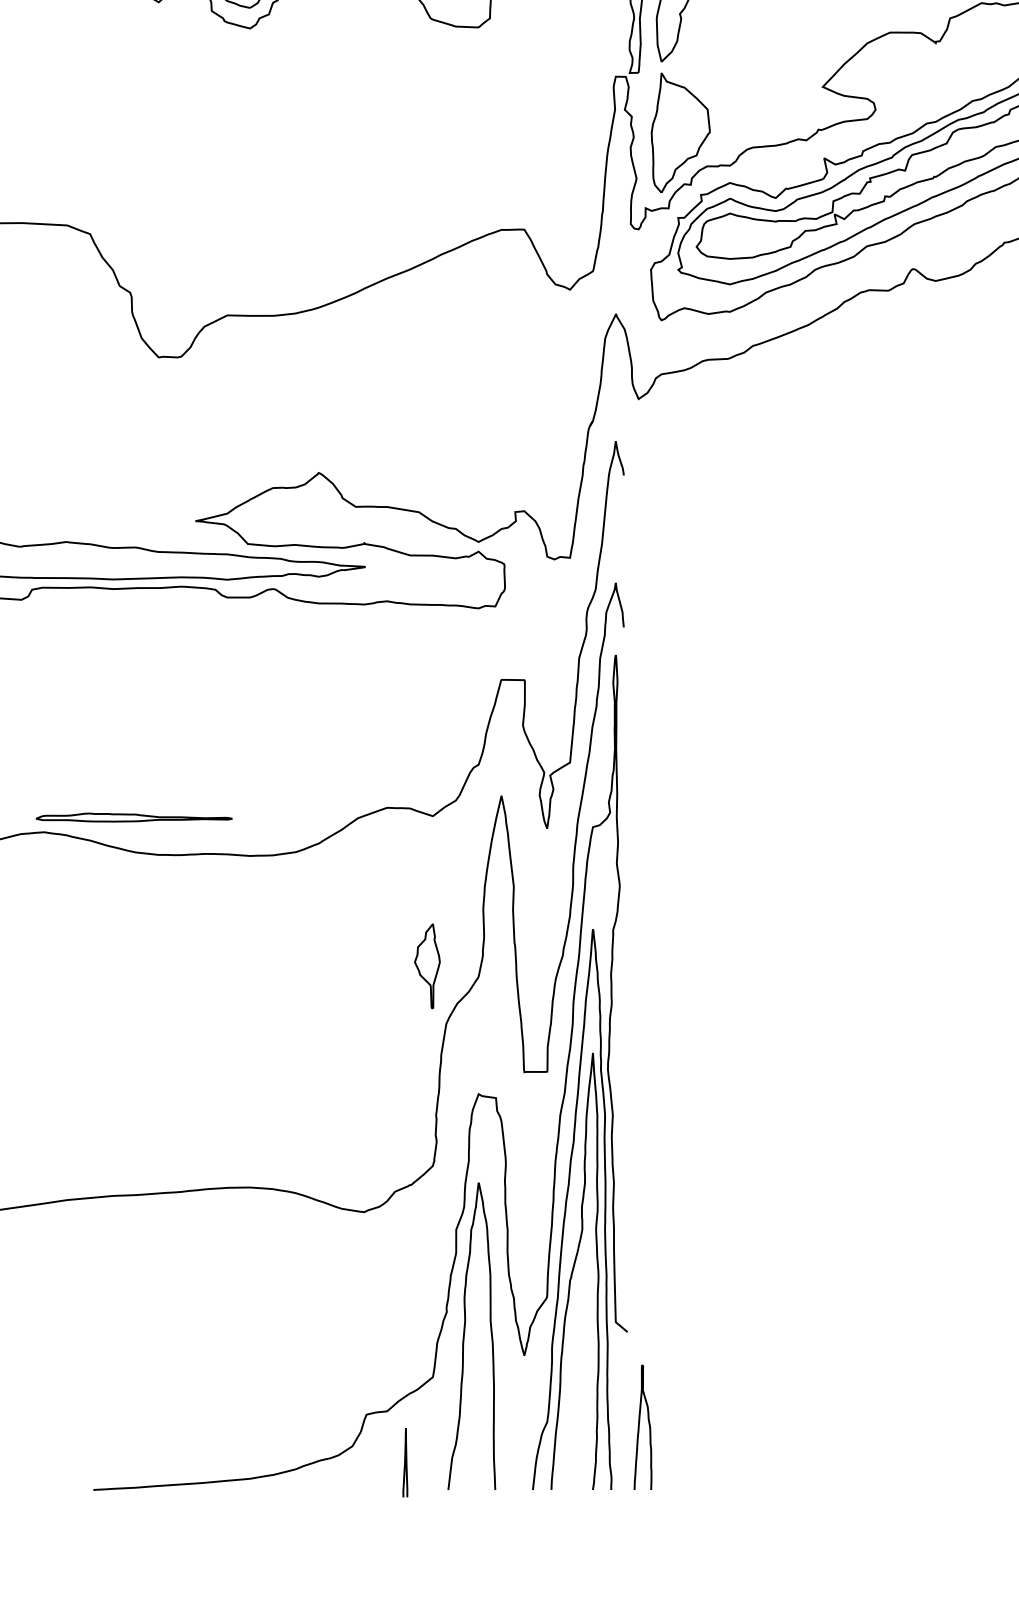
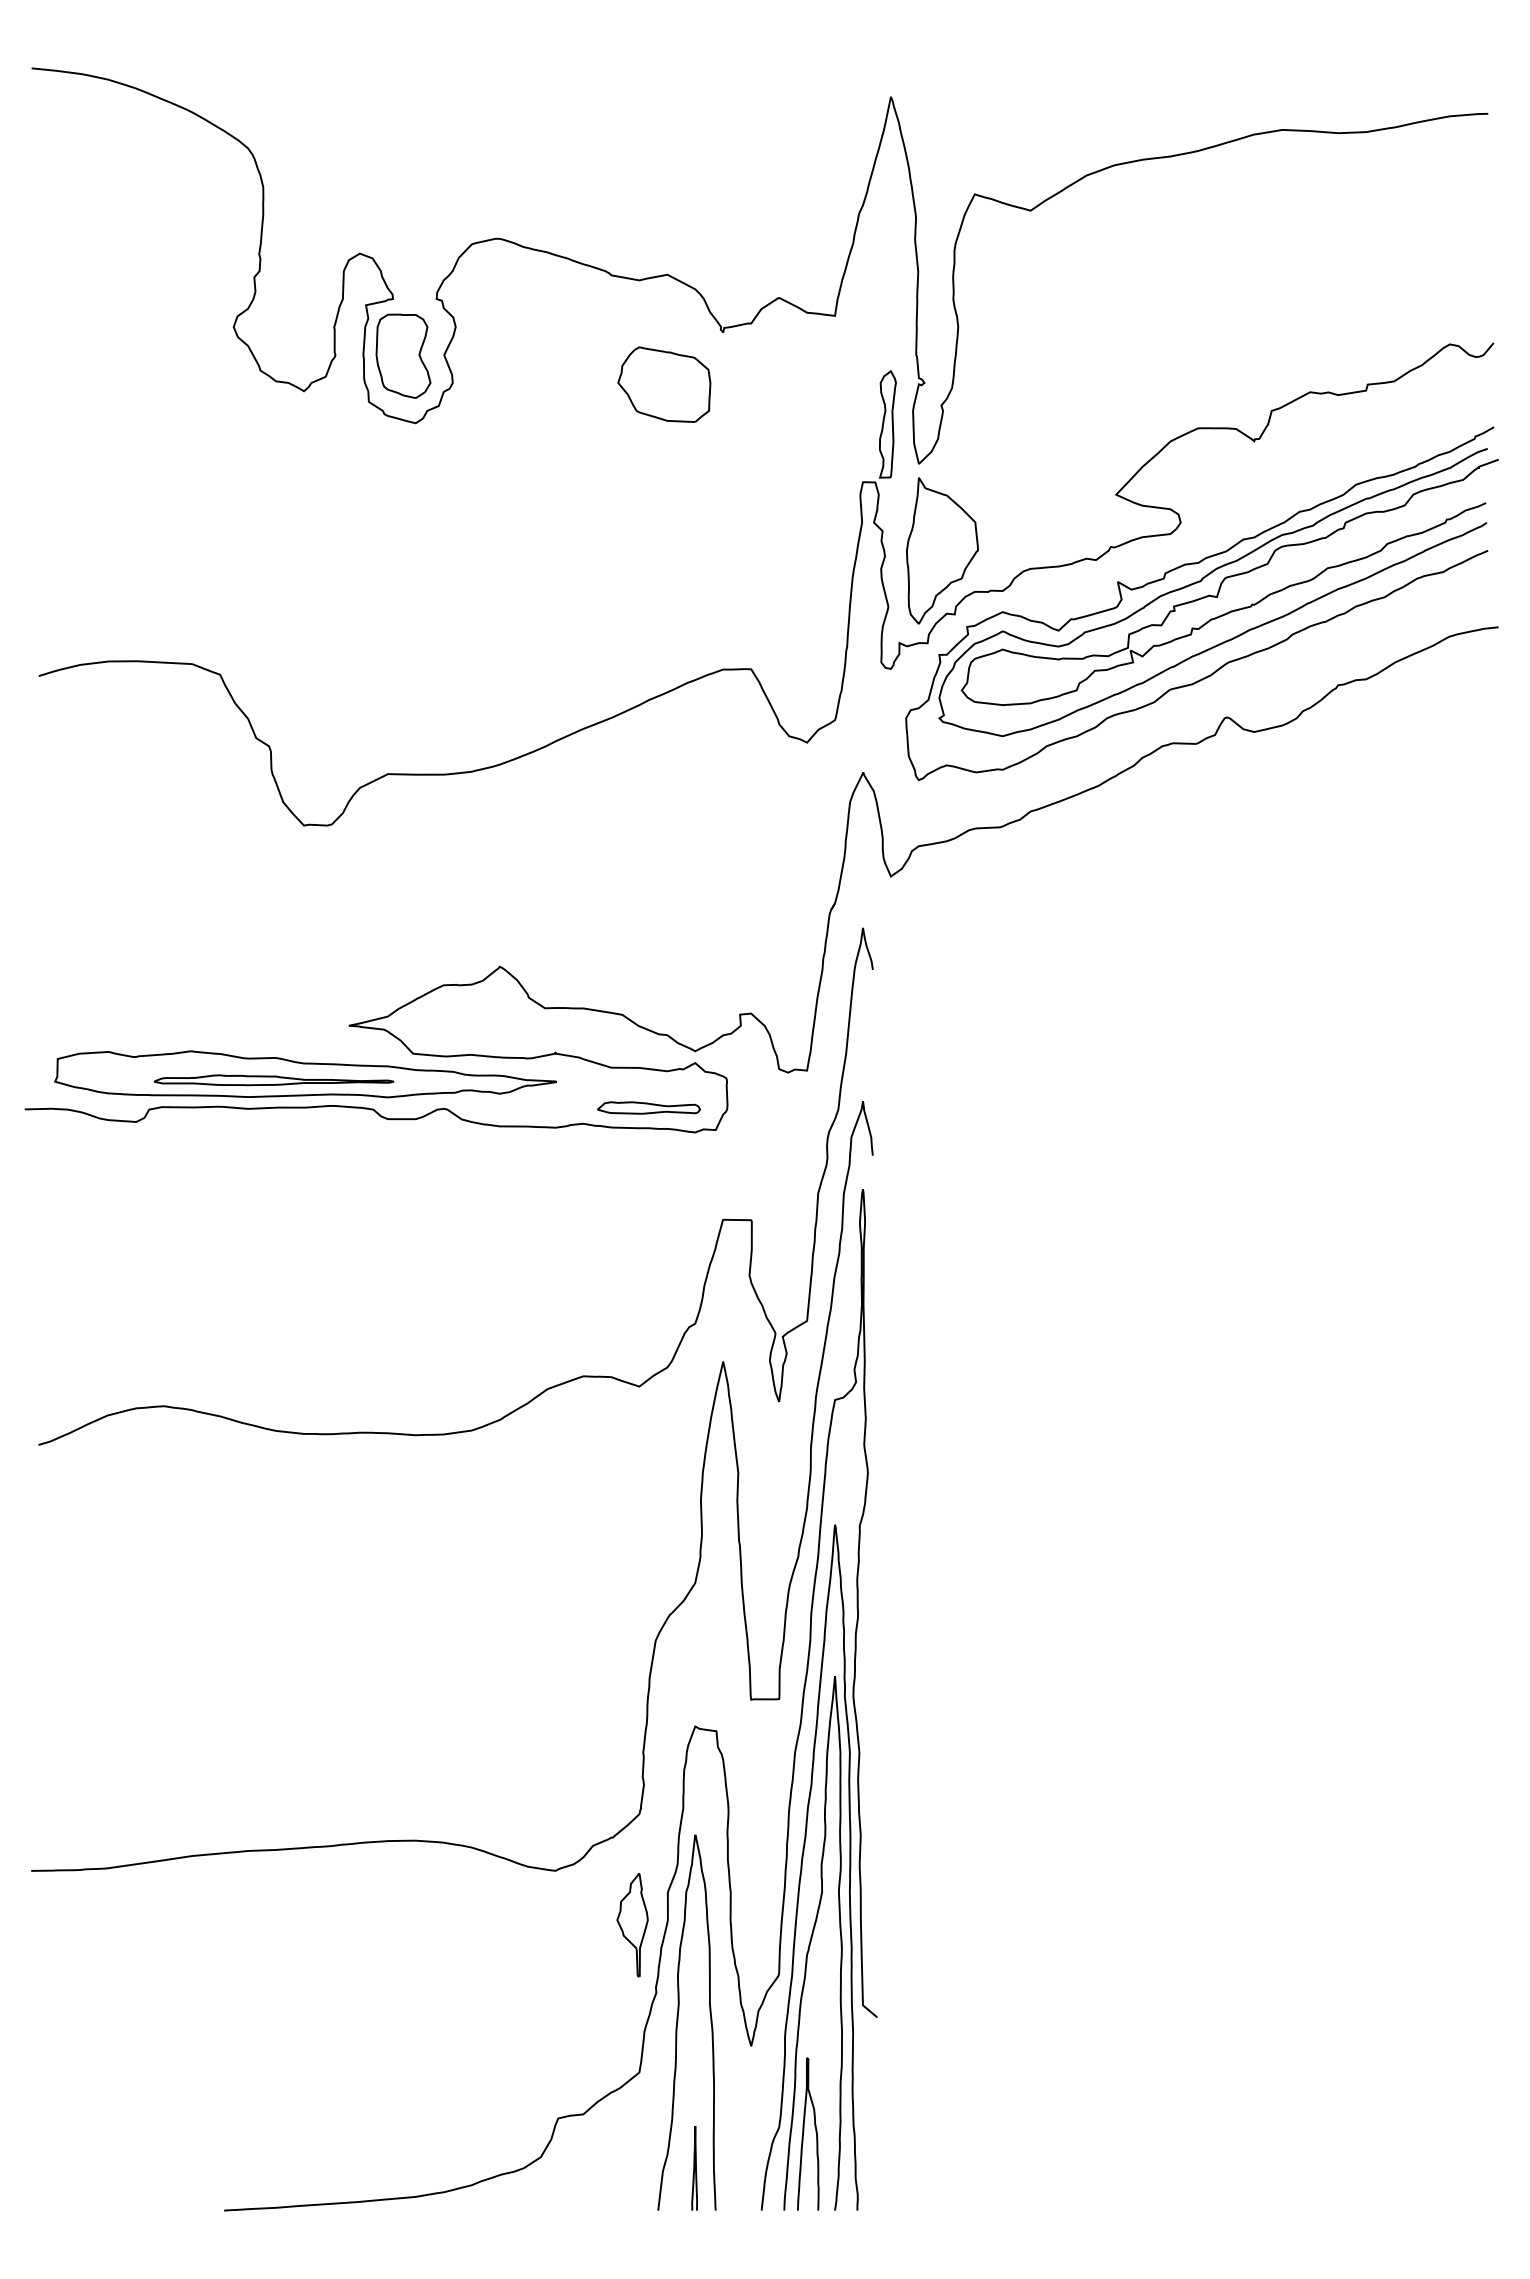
part: (440, 588) -> (648, 1107), added
part: (133, 817) -> (273, 1080), moved
part: (427, 966) -> (632, 1925), moved
curve: (639, 1425) -> (804, 2131), moved
curve: (405, 1462) -> (694, 2168), moved

